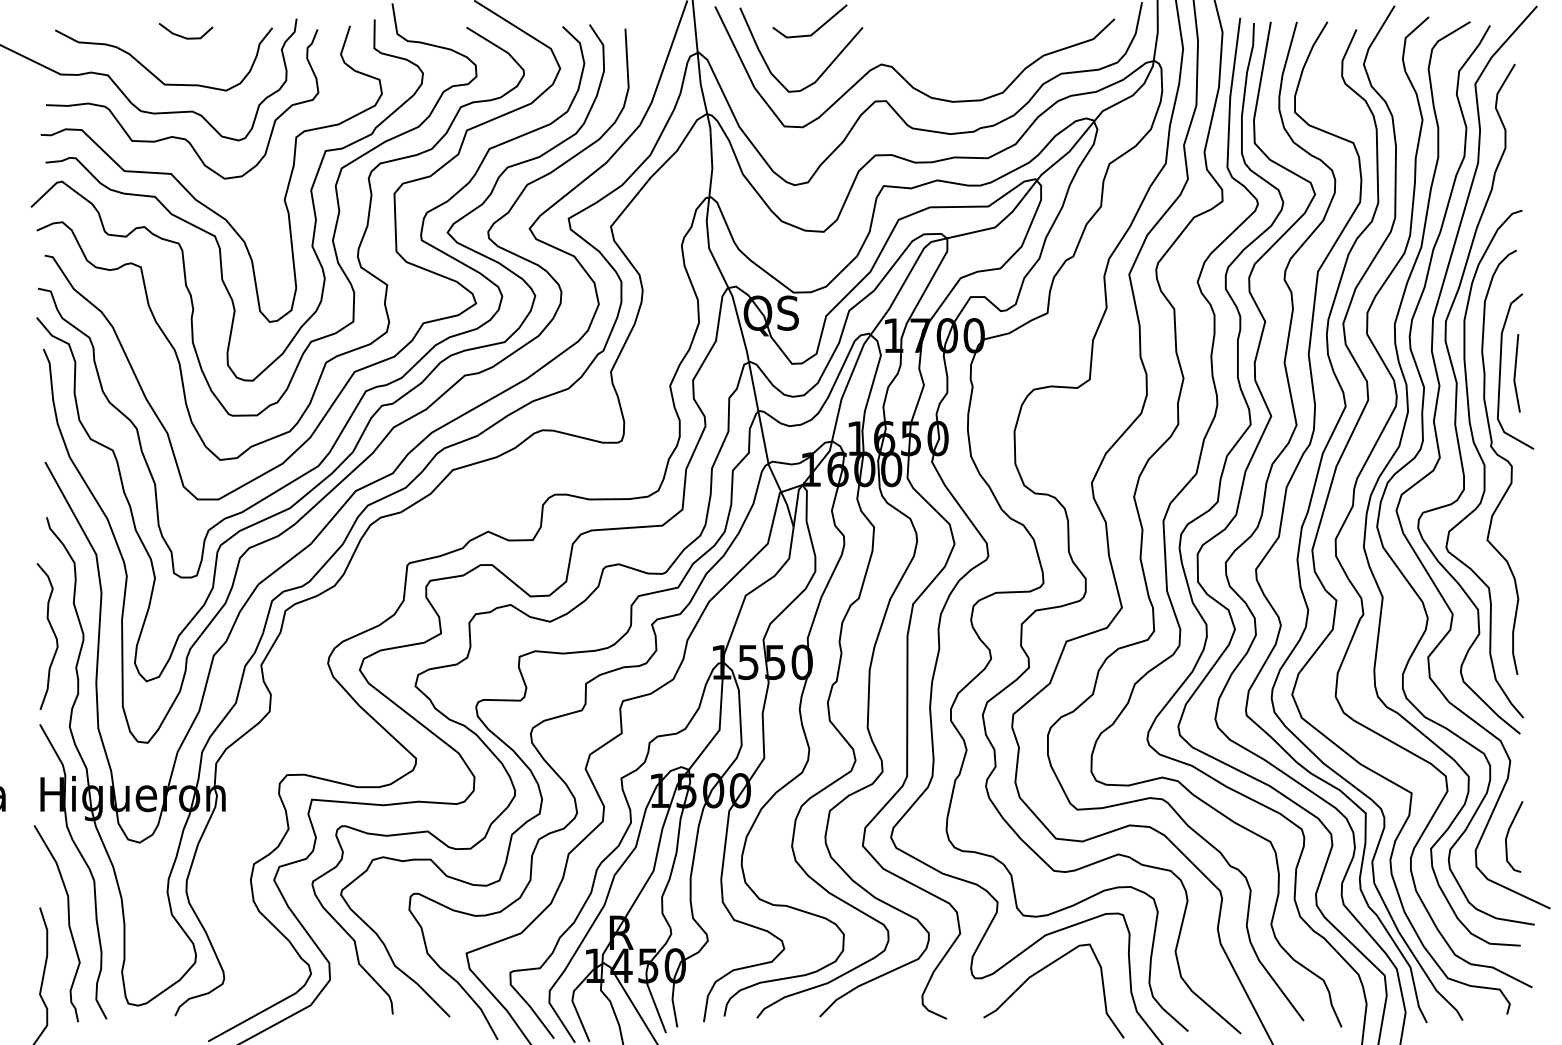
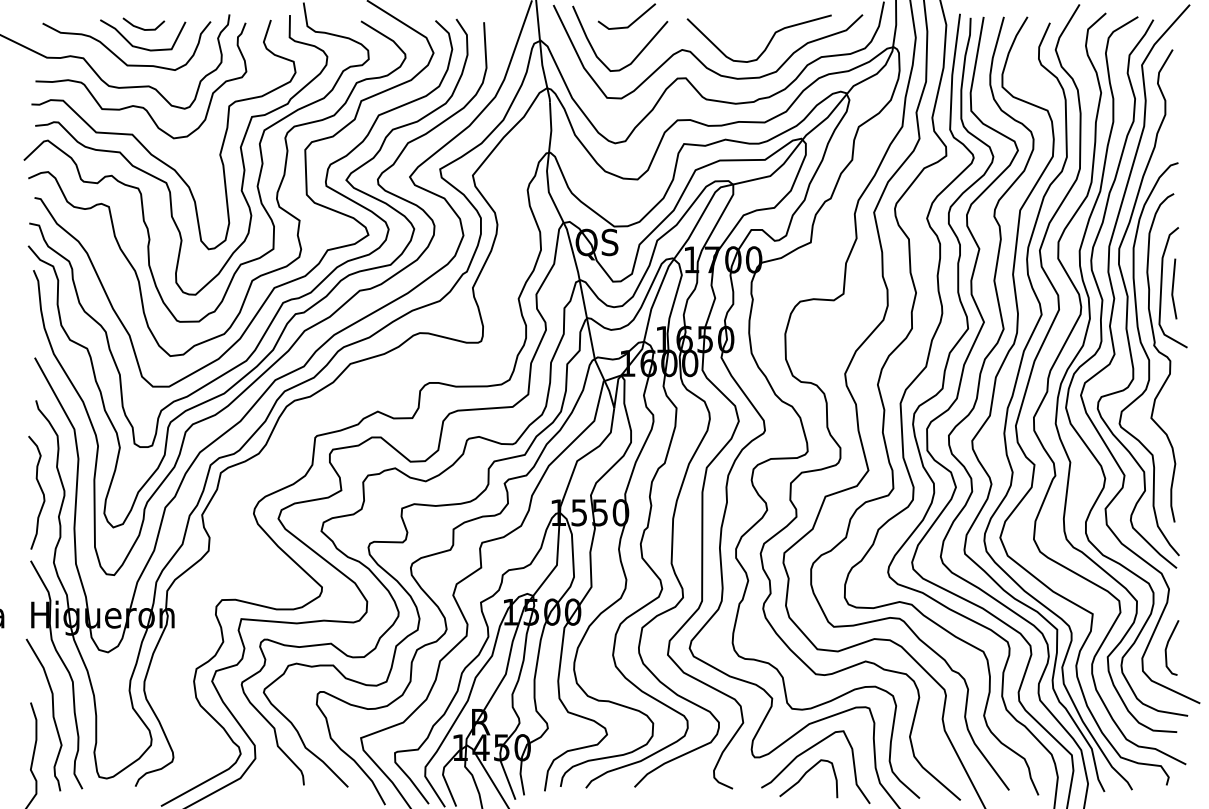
curve: (990, 58) -> (766, 45), added
curve: (180, 60) -> (139, 46), added
curve: (1040, 1001) -> (805, 775), added

